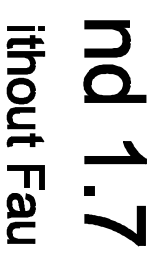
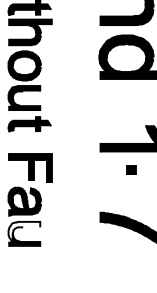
part: (89, 190) -> (131, 169), moved
fill: (20, 230) -> (23, 231), removed

